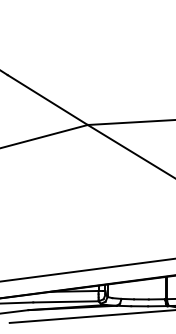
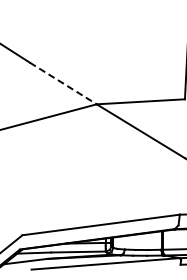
line: (47, 100) -> (63, 83), solid -> dashed

